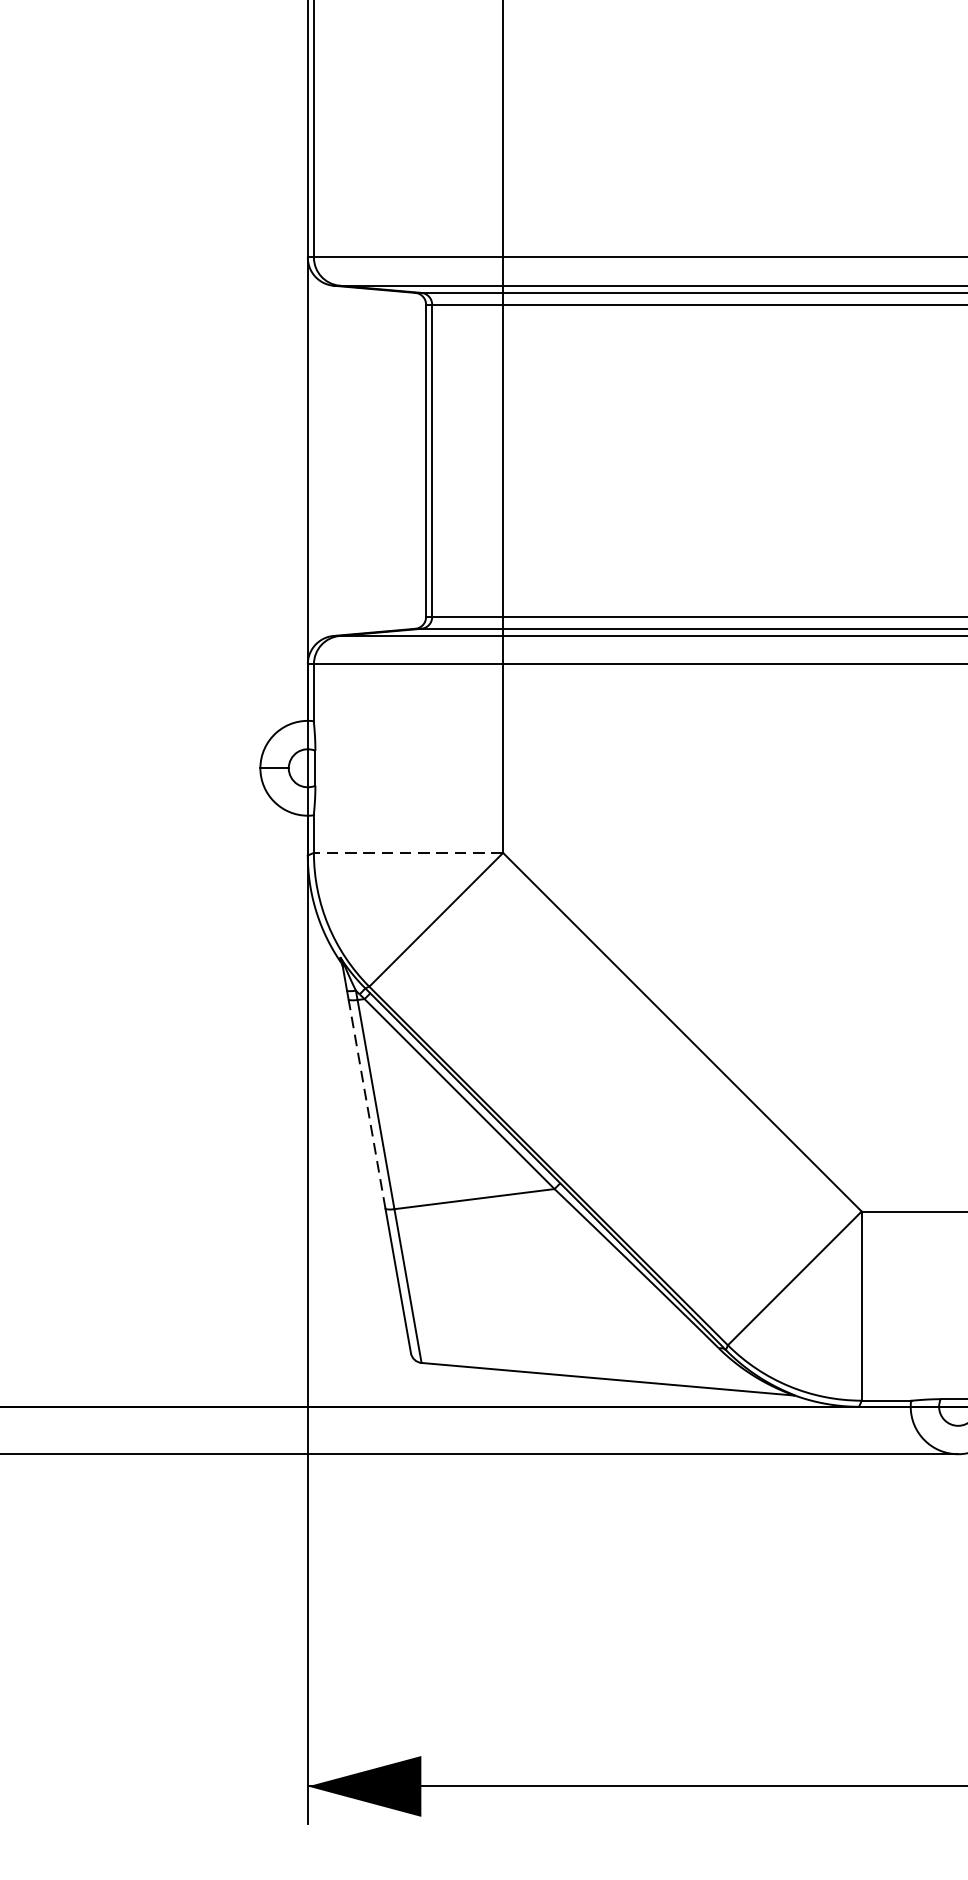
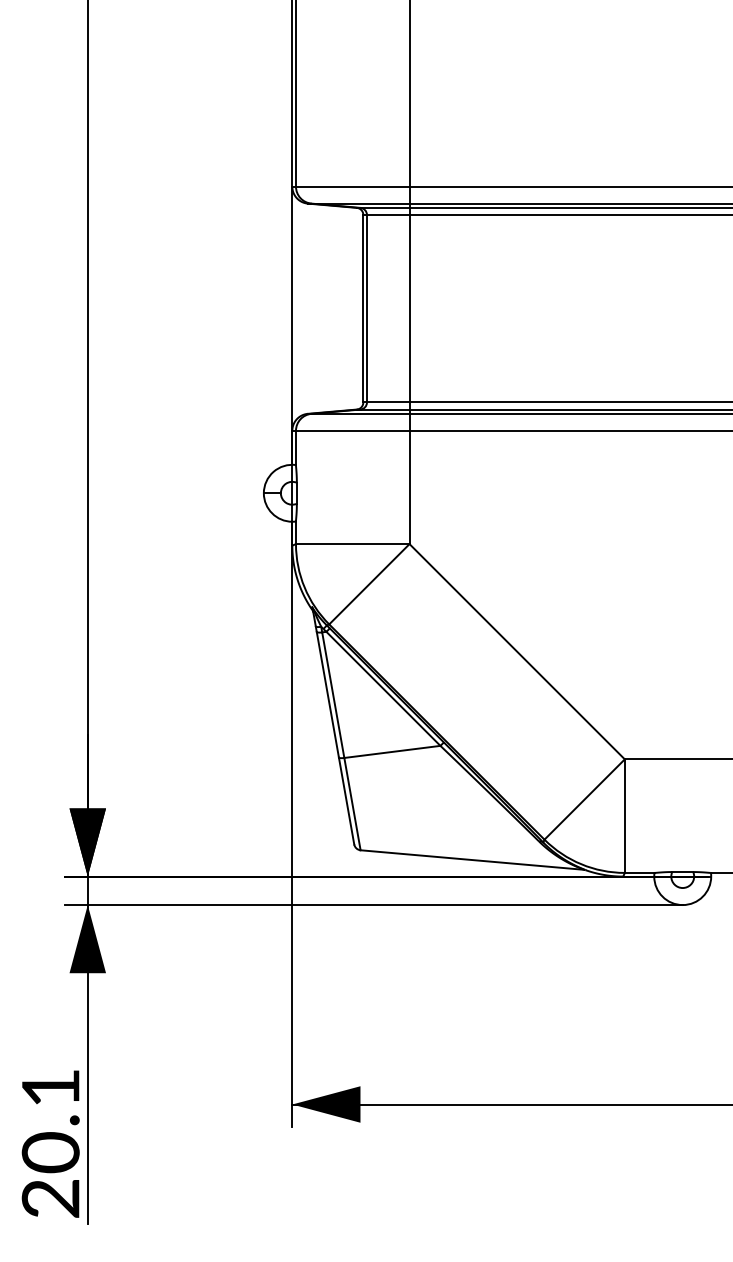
line: (408, 853) -> (352, 544), dashed -> solid
line: (366, 1103) -> (327, 694), dashed -> solid

